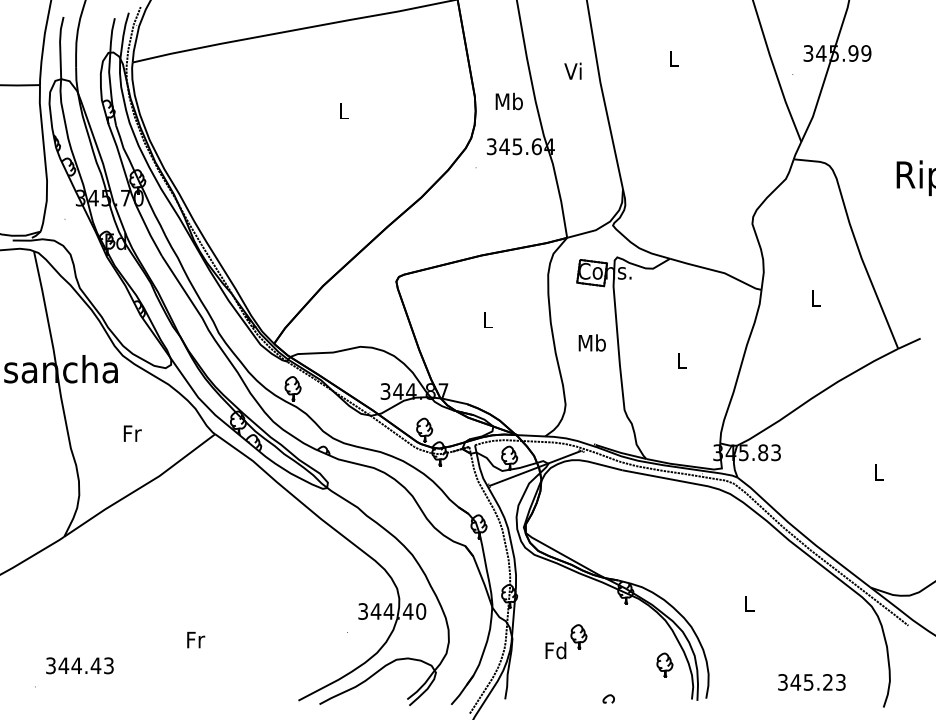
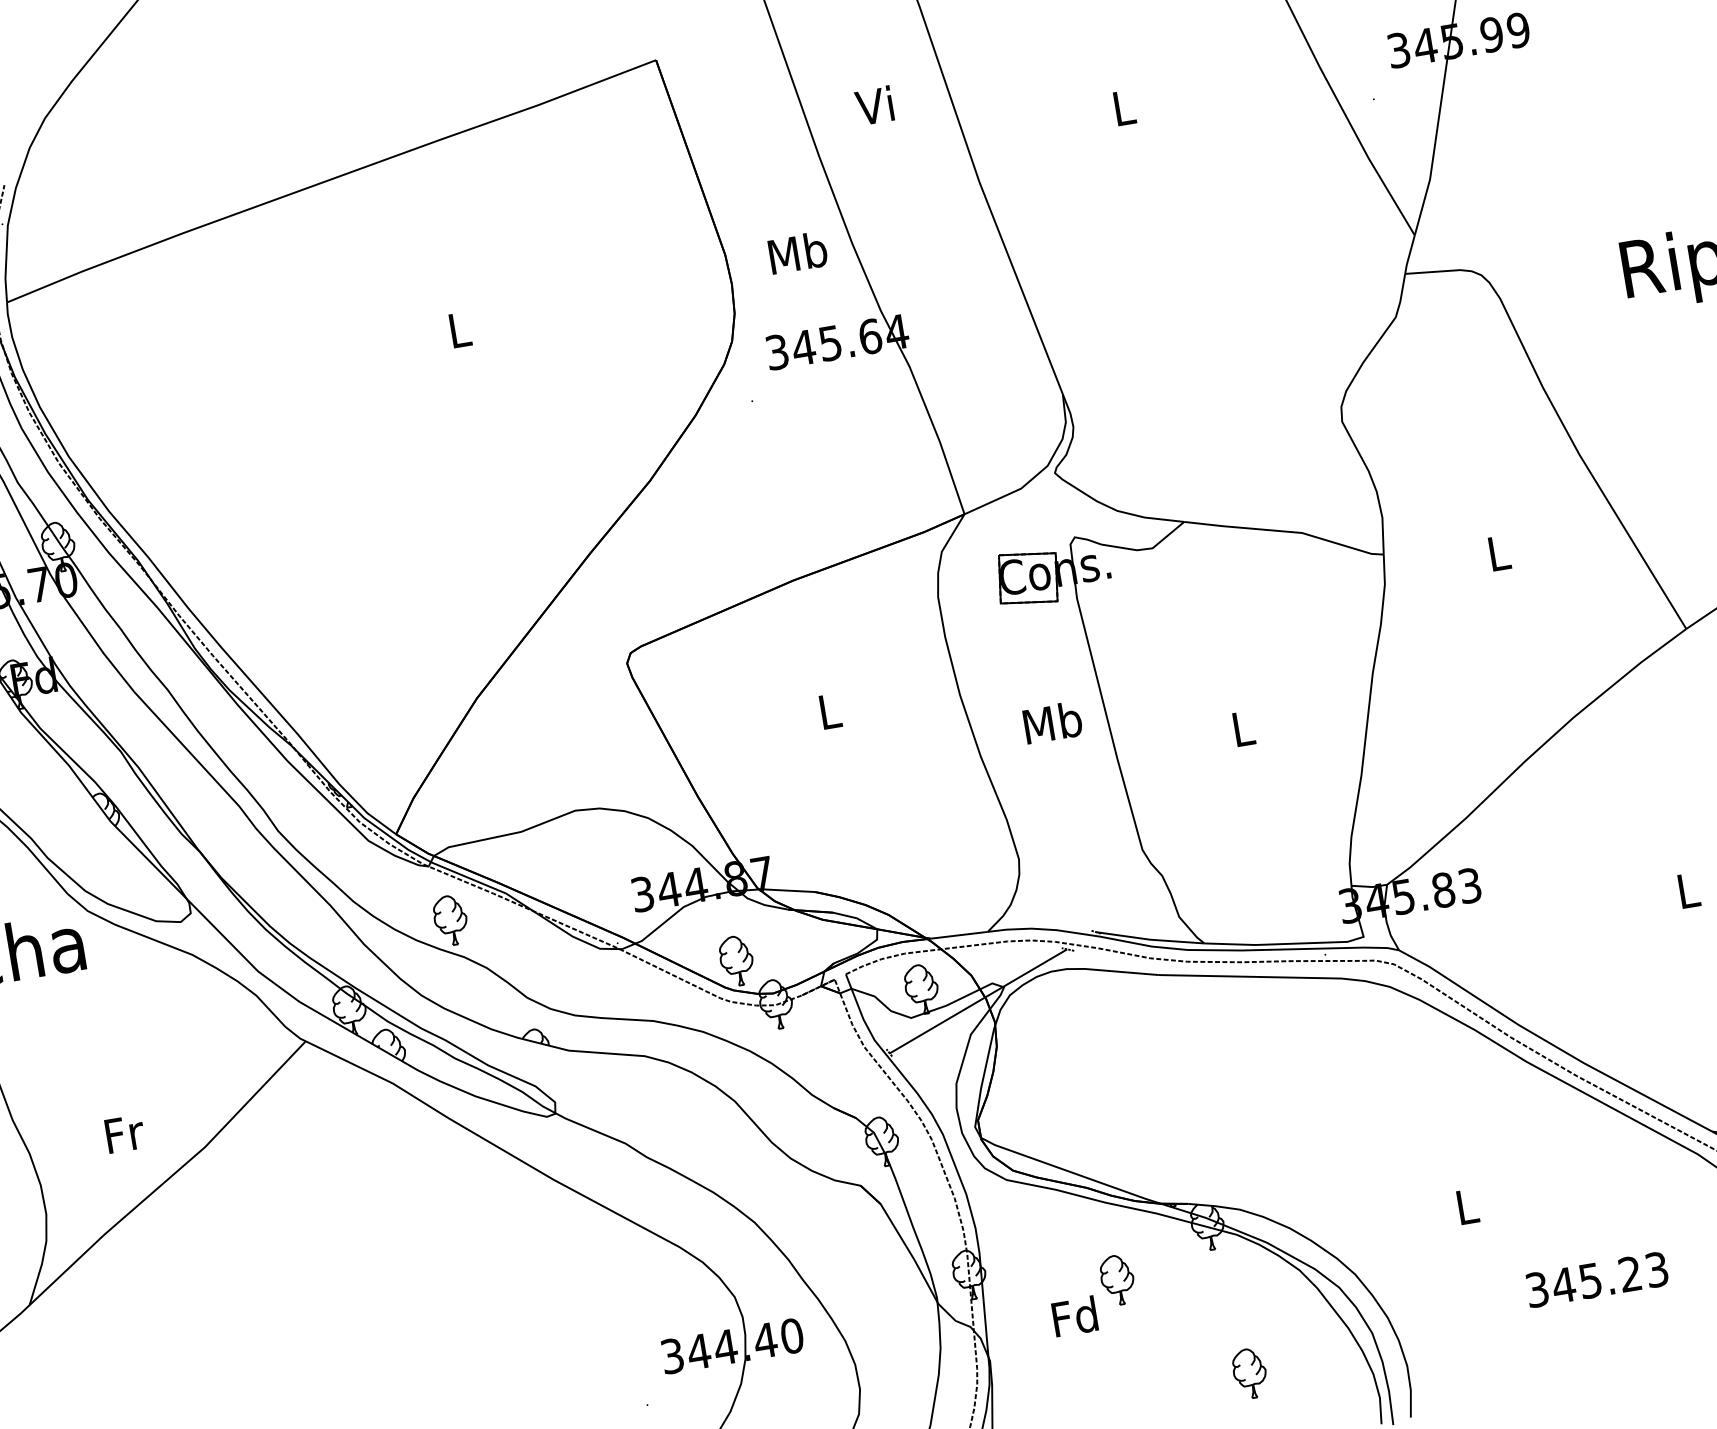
text: (572, 70) -> (873, 104), moved
text: (132, 433) -> (124, 1133), moved
part: (566, 641) -> (1093, 1294), moved
part: (664, 664) -> (1248, 1372), moved
text: (811, 682) -> (1596, 1280), moved

